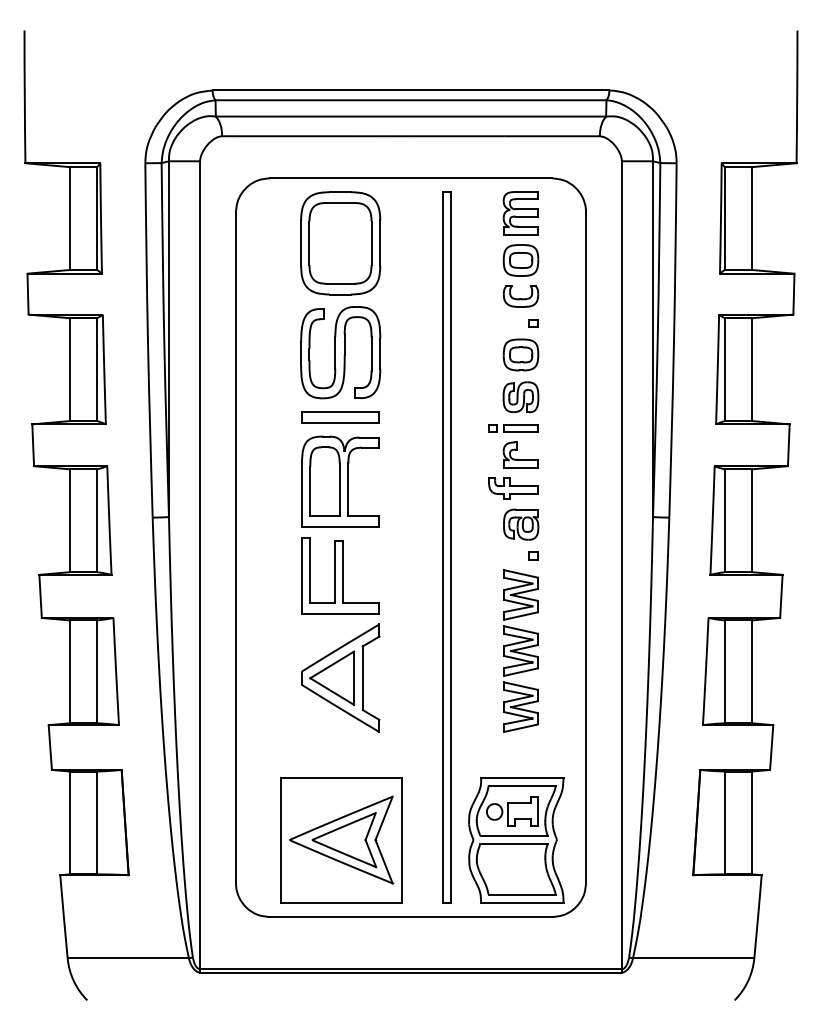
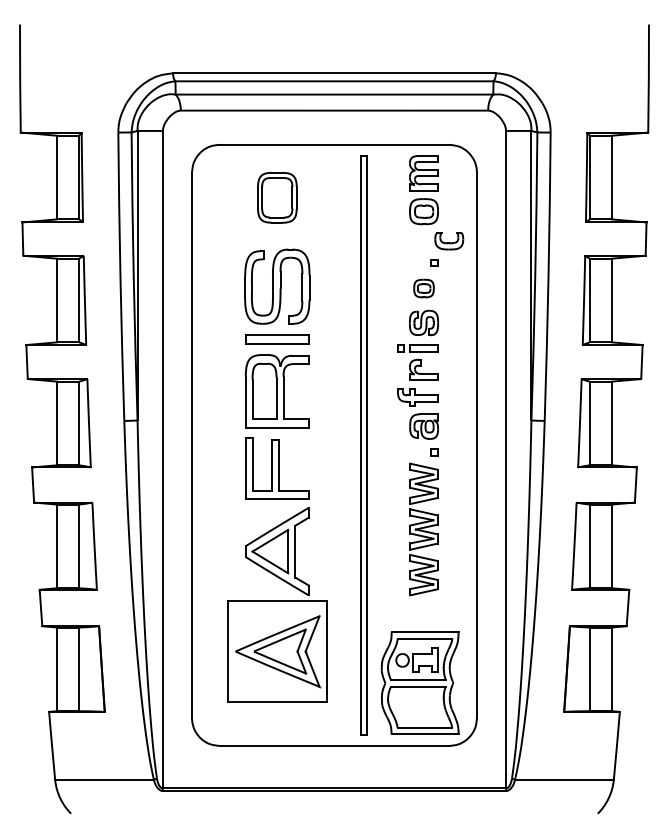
part: (340, 243) -> (277, 197), size x0.6
part: (521, 296) -> (449, 240), moved
part: (520, 354) -> (423, 288), size x0.7
part: (341, 840) -> (277, 651), moved

